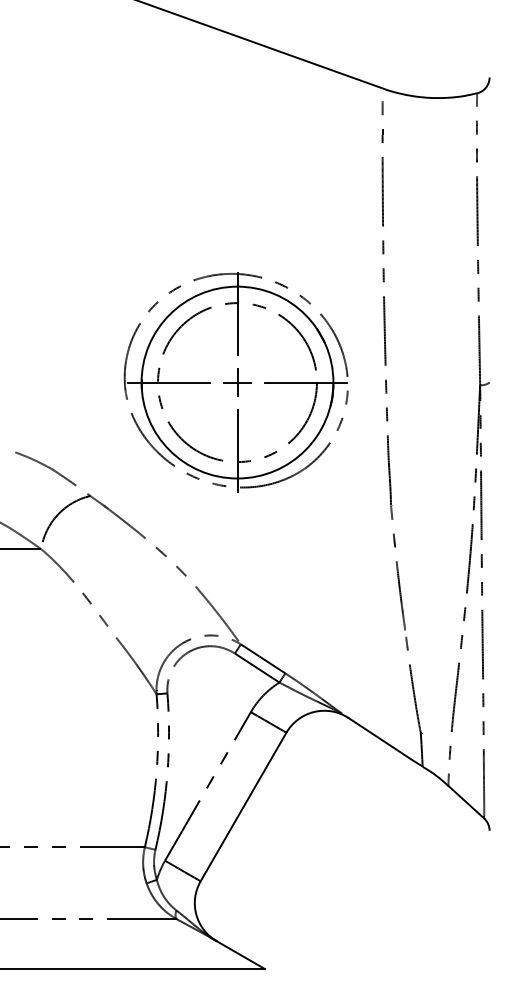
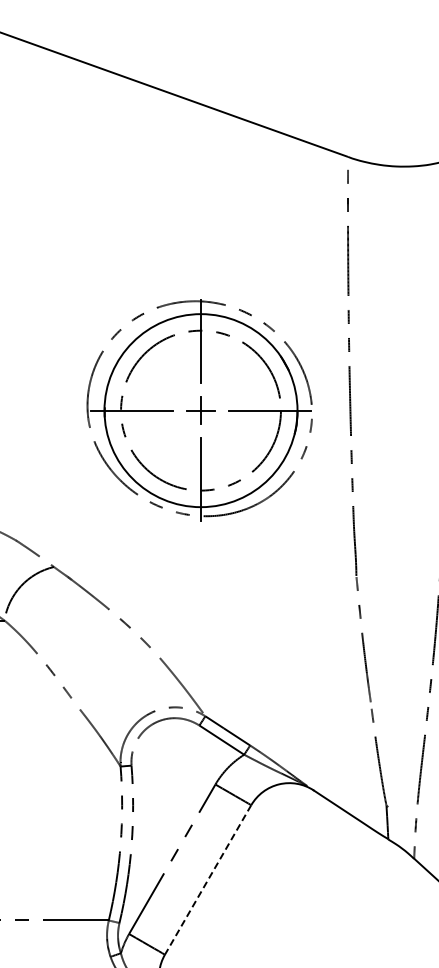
part: (235, 382) -> (198, 410), moved
line: (243, 807) -> (208, 880), solid -> dashed

